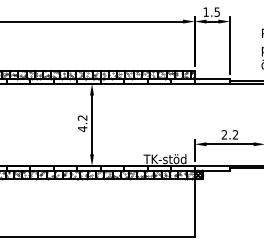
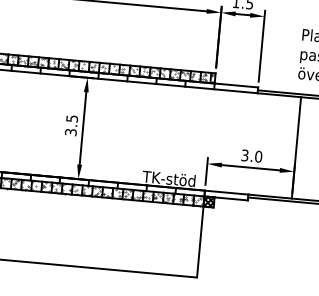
text: (82, 123) -> (71, 125), 4.2 -> 3.5
text: (229, 134) -> (251, 155), 2.2 -> 3.0

